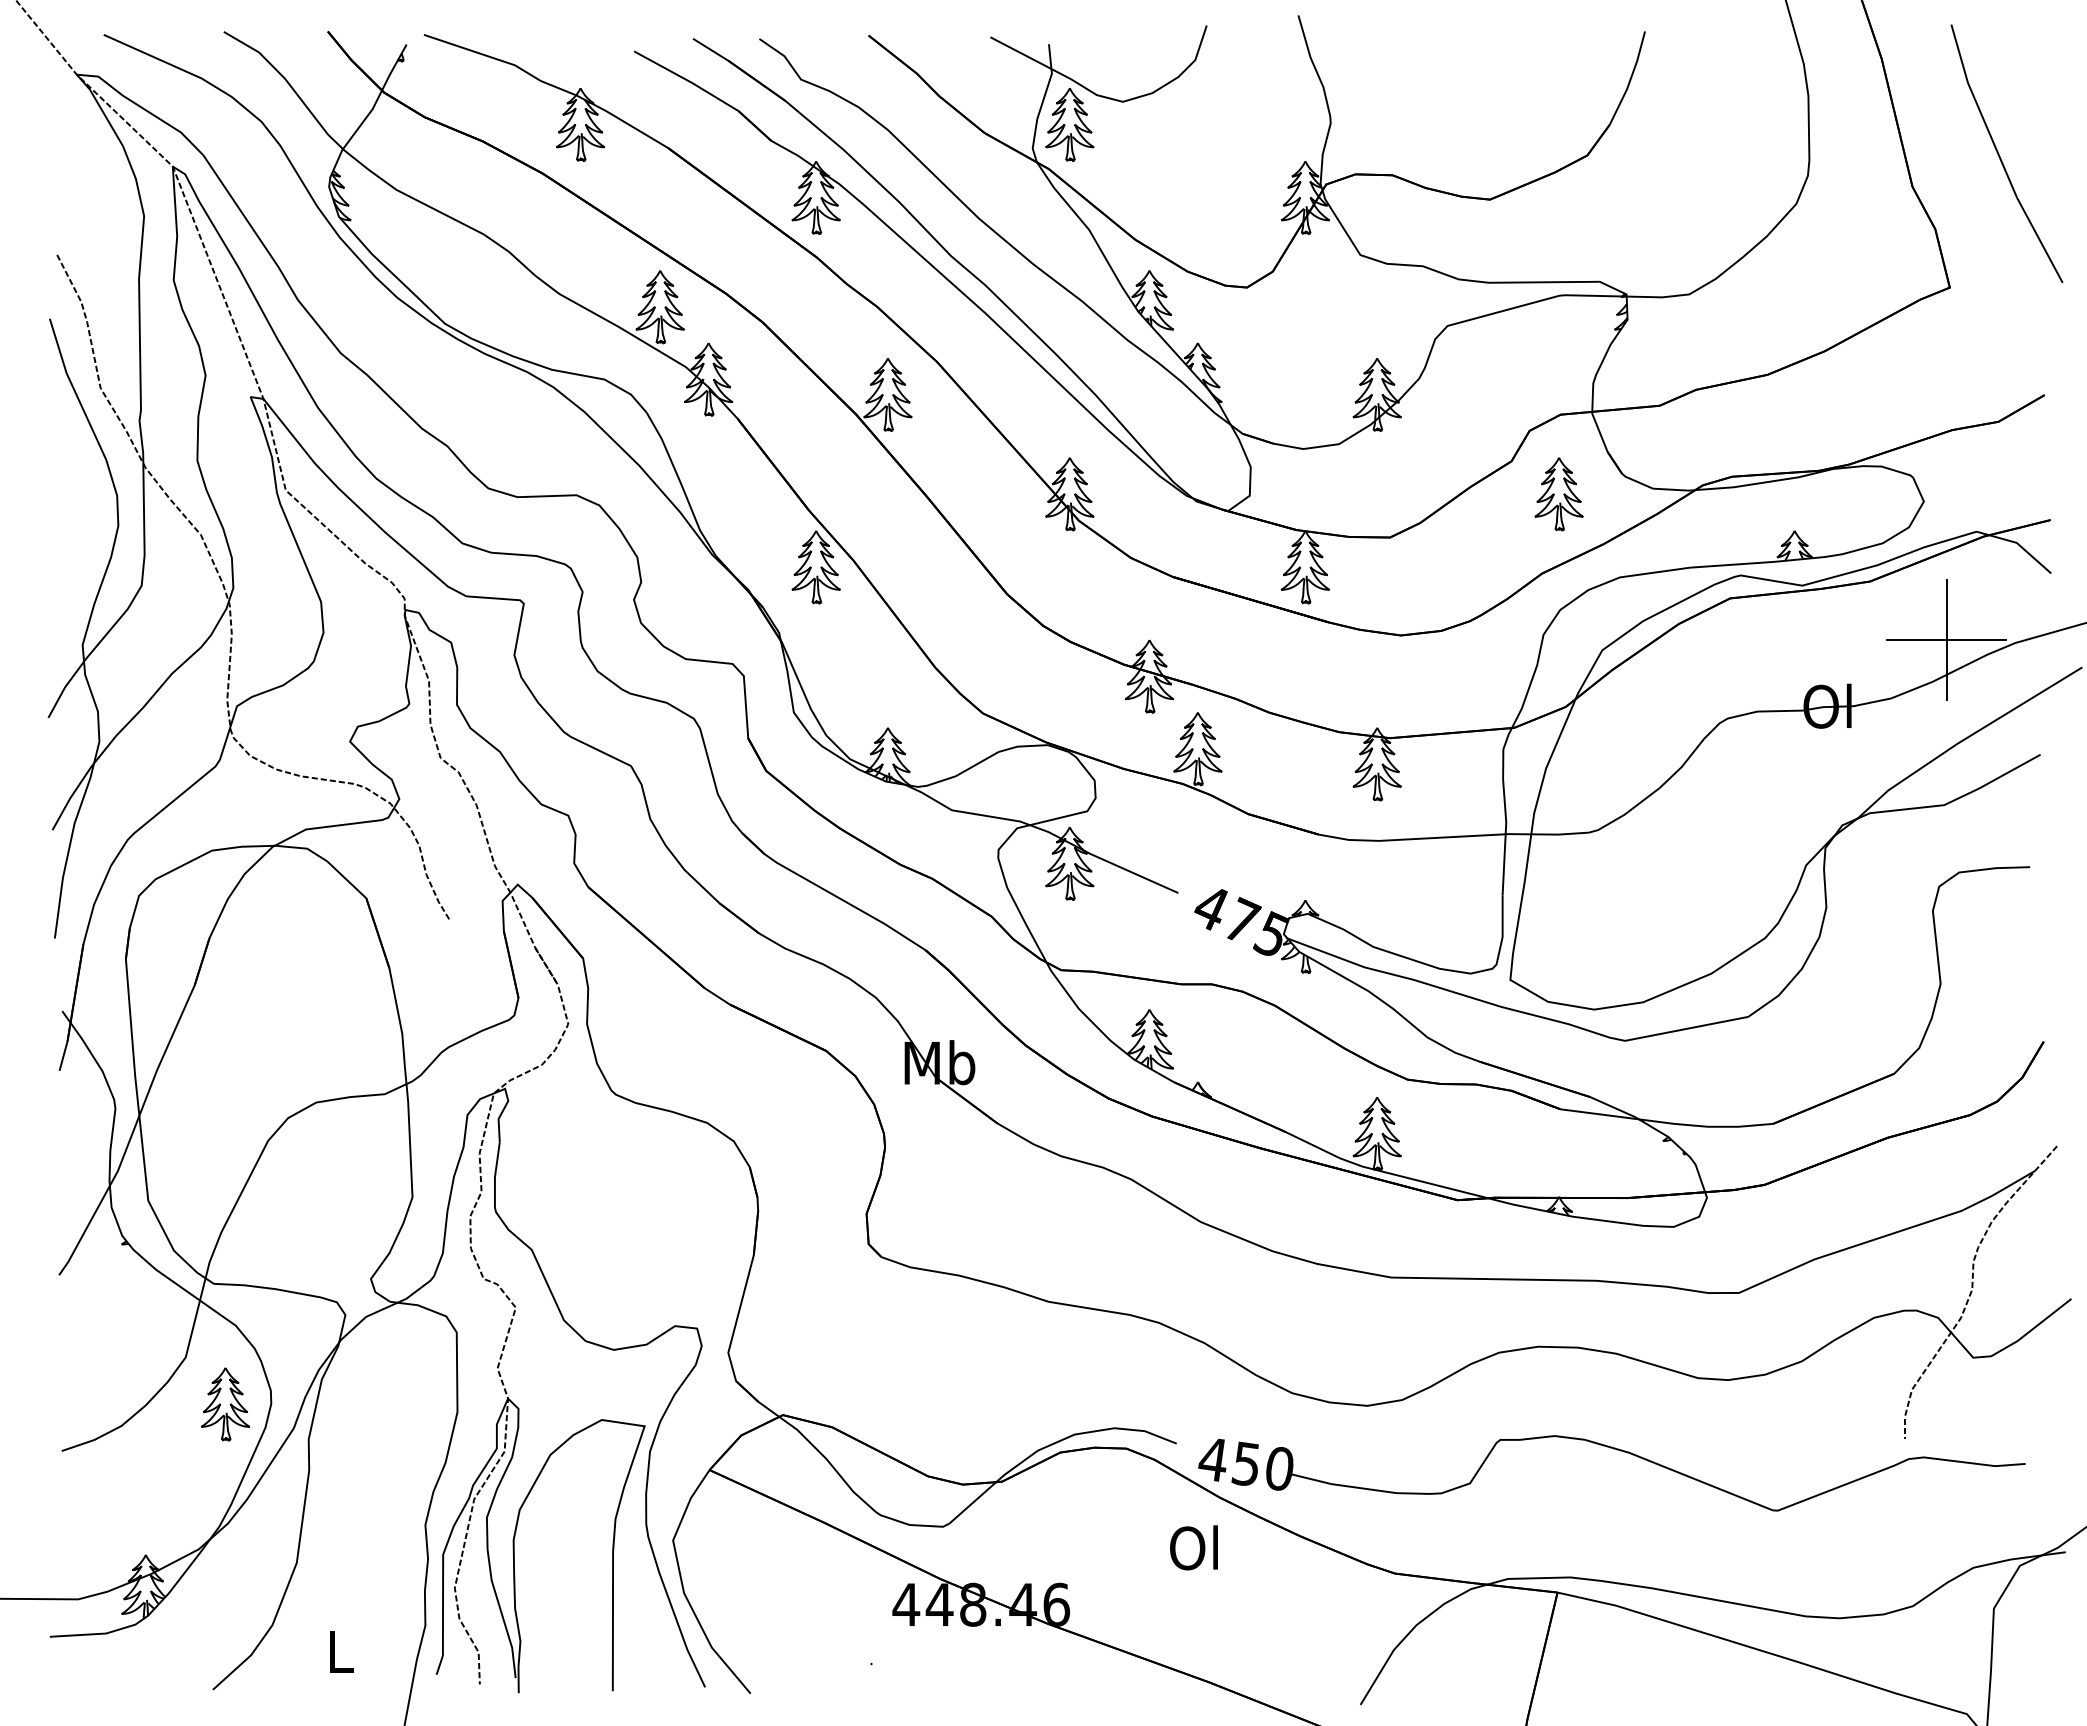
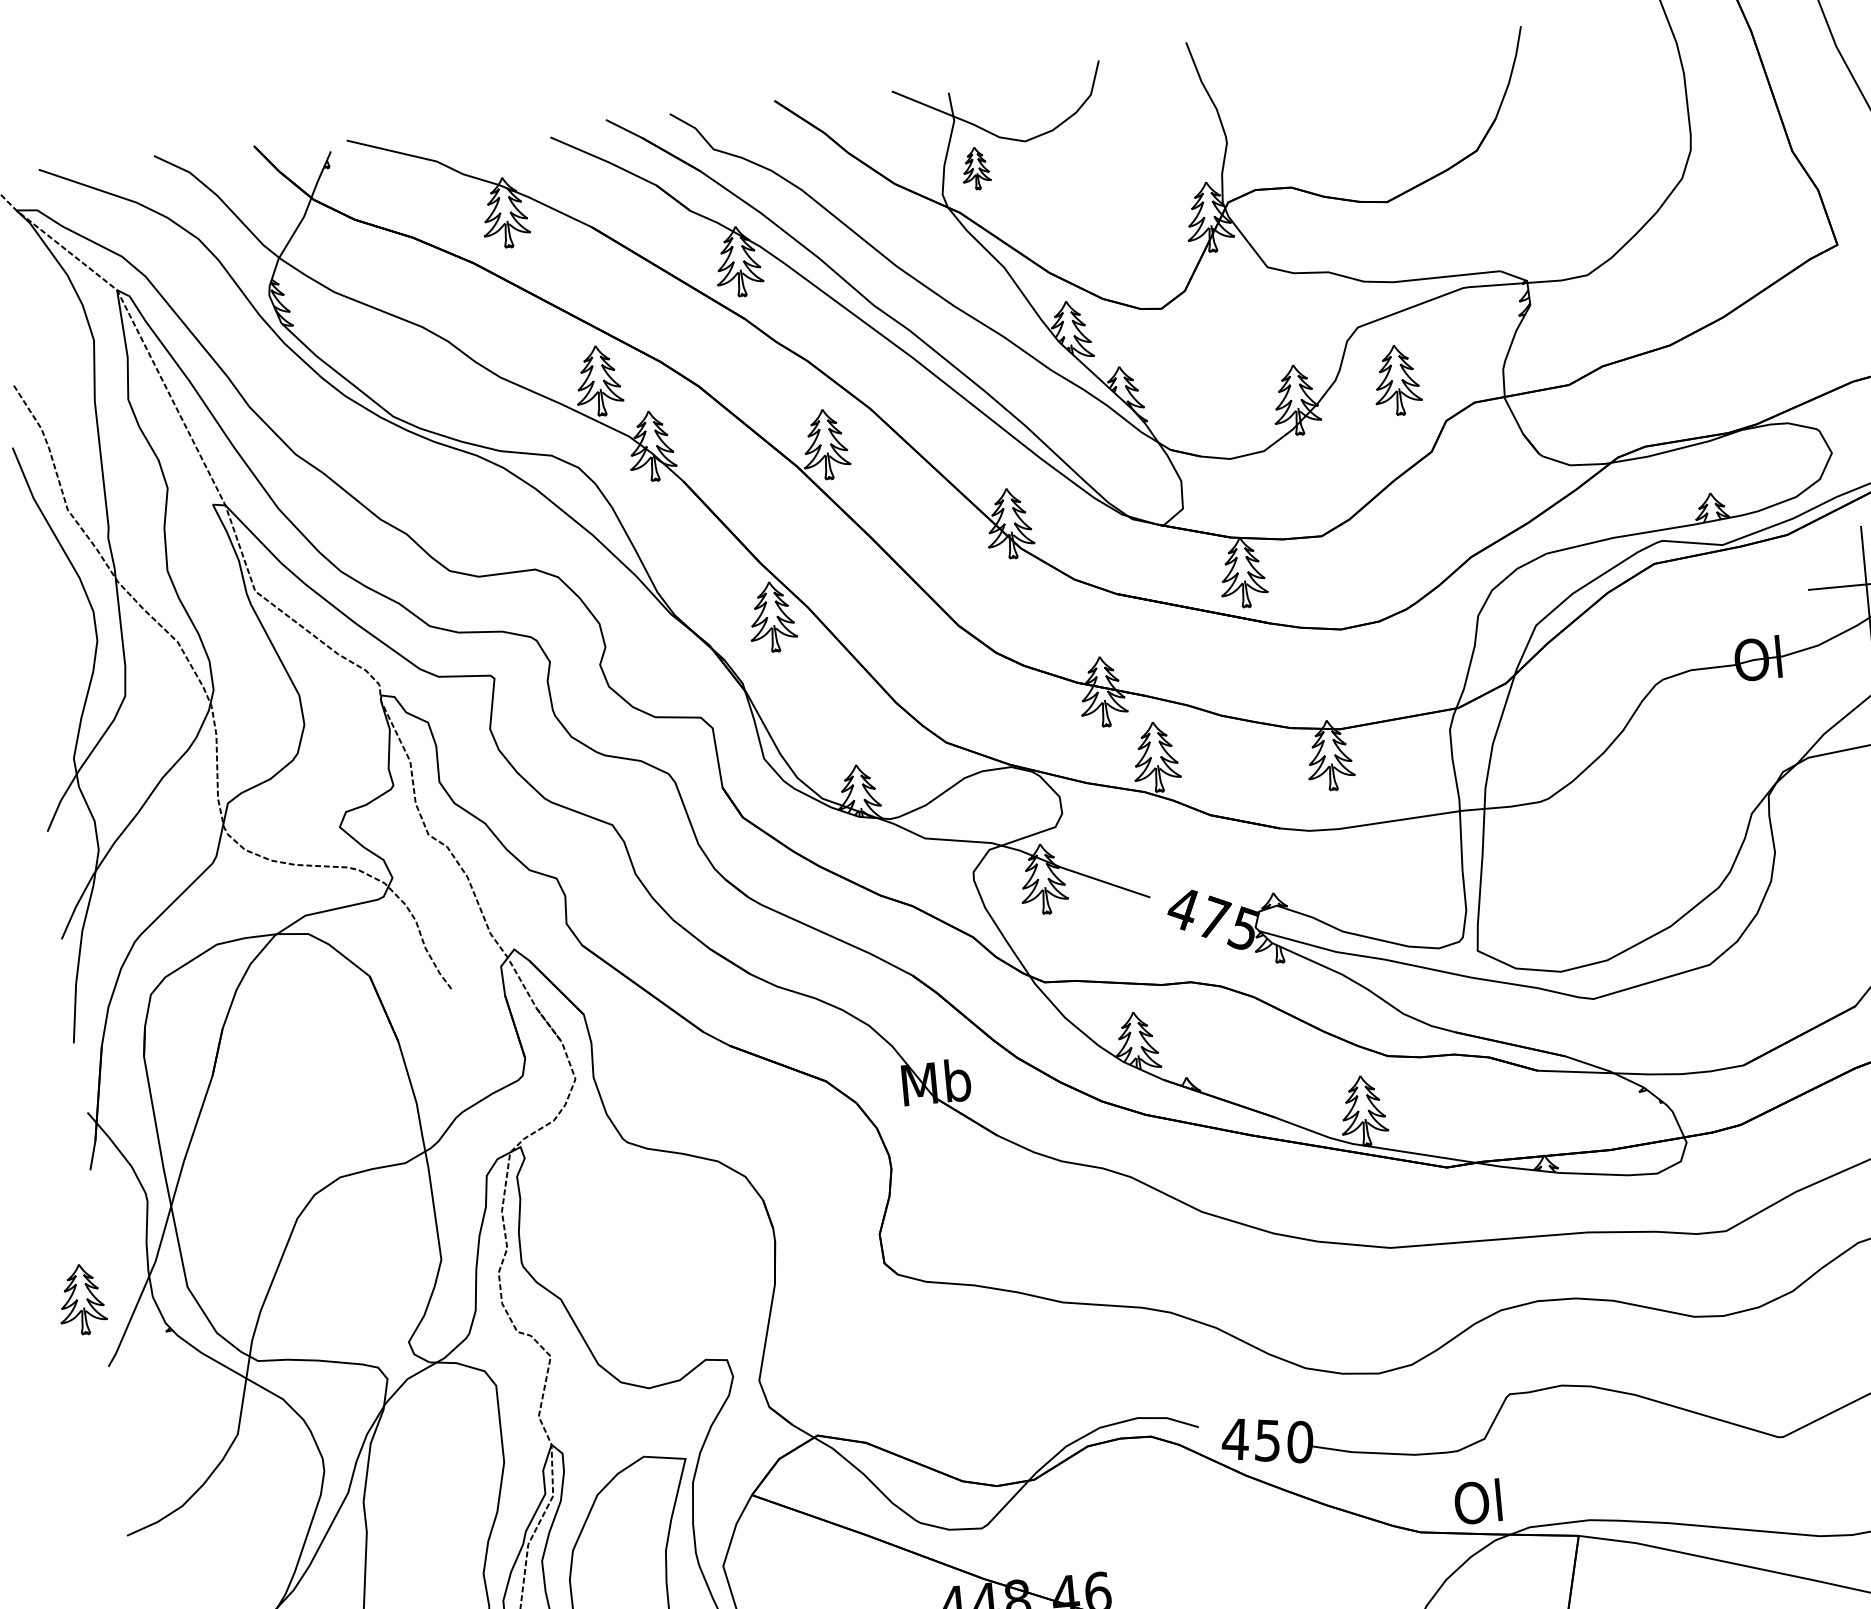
part: (1069, 124) -> (975, 168), size x0.6
part: (1558, 494) -> (1396, 380), moved
part: (225, 1404) -> (82, 1299), moved
text: (1193, 1547) -> (1477, 1501), moved

